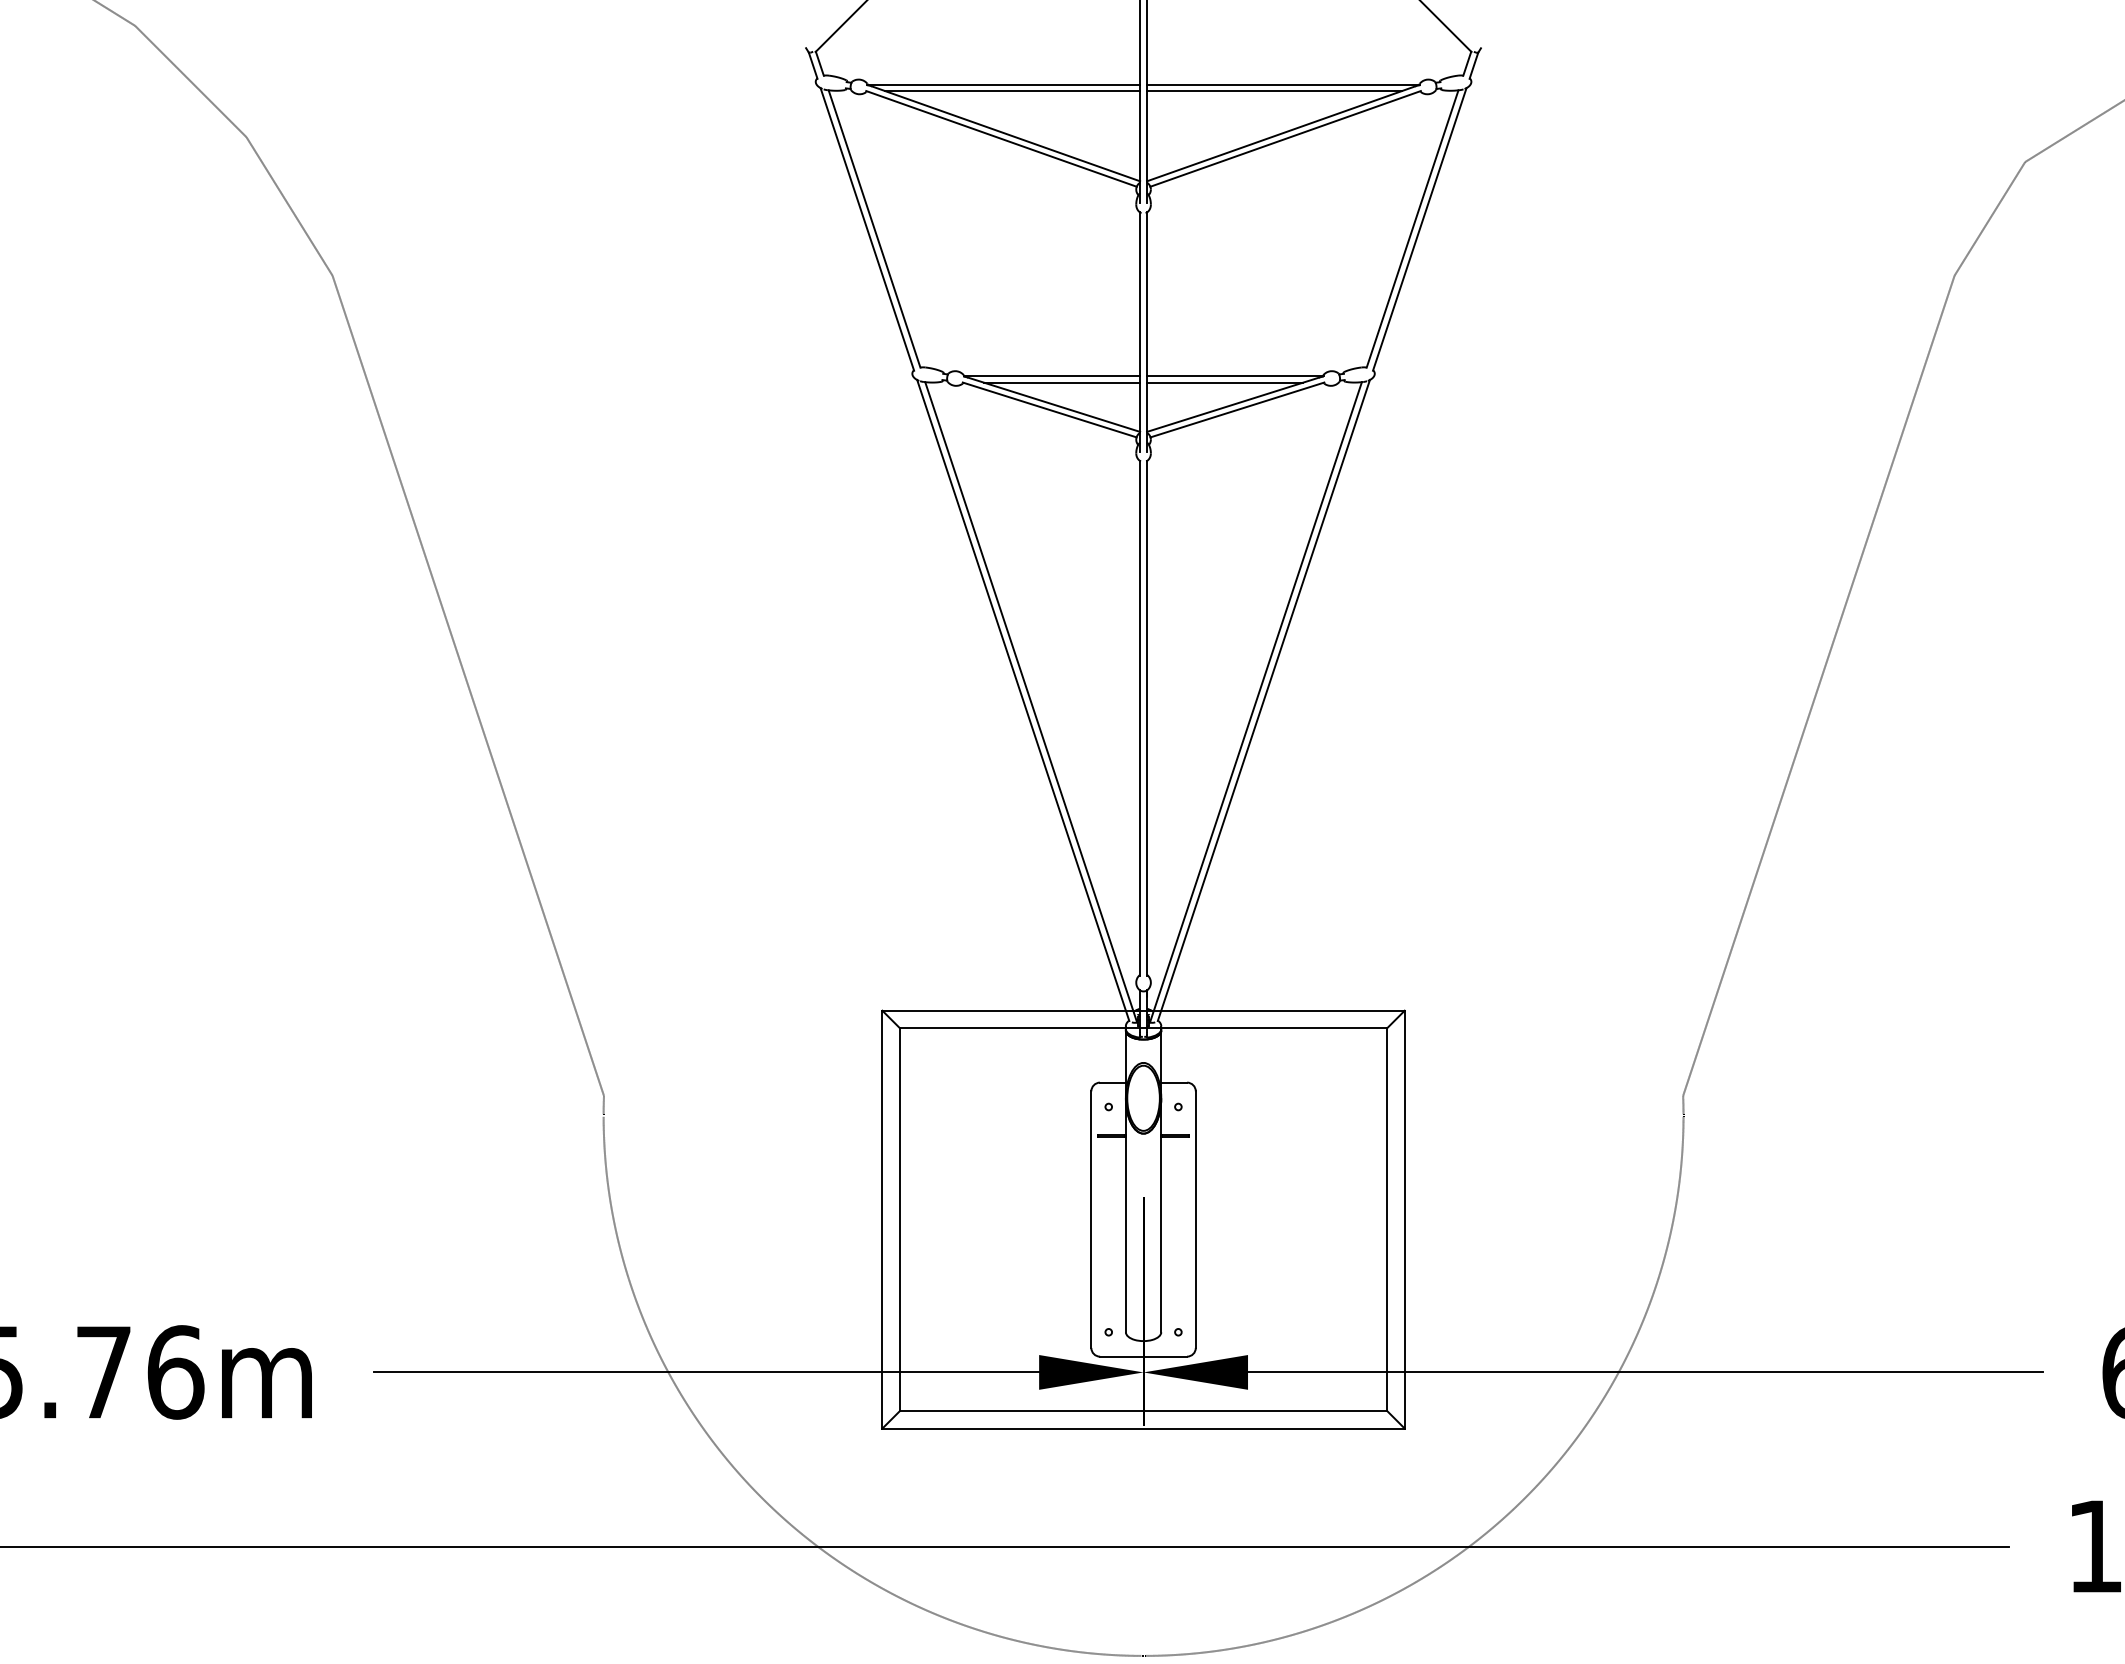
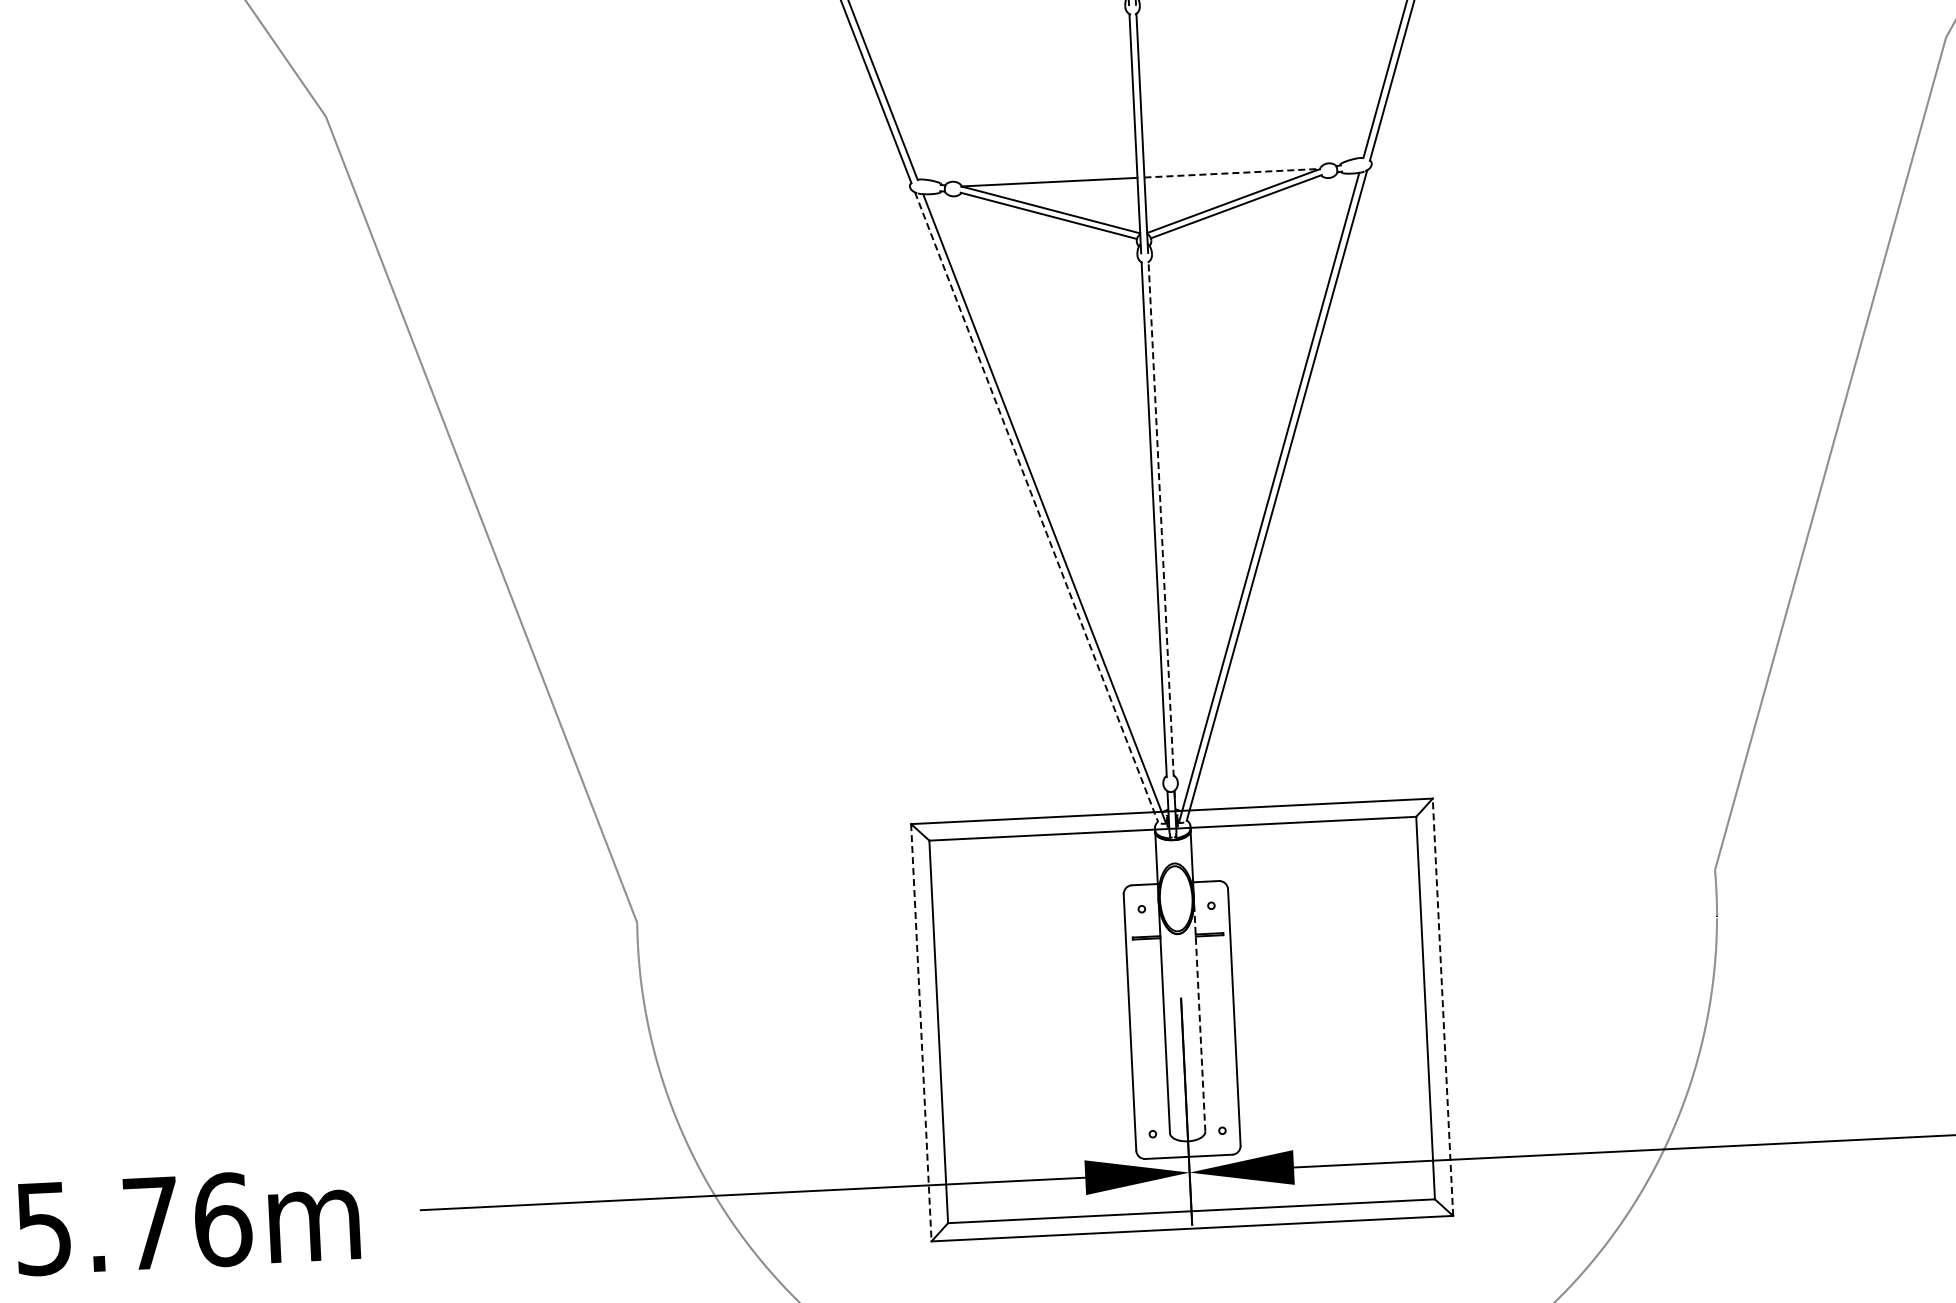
line: (1235, 376) -> (1232, 173), solid -> dashed
line: (1061, 382) -> (1059, 187), removed
line: (1225, 382) -> (1223, 179), removed
line: (1023, 700) -> (1036, 507), solid -> dashed
line: (1147, 718) -> (1161, 519), solid -> dashed
line: (1161, 1215) -> (1199, 1014), solid -> dashed
line: (882, 1219) -> (921, 1032), solid -> dashed
line: (1404, 1219) -> (1442, 1007), solid -> dashed

